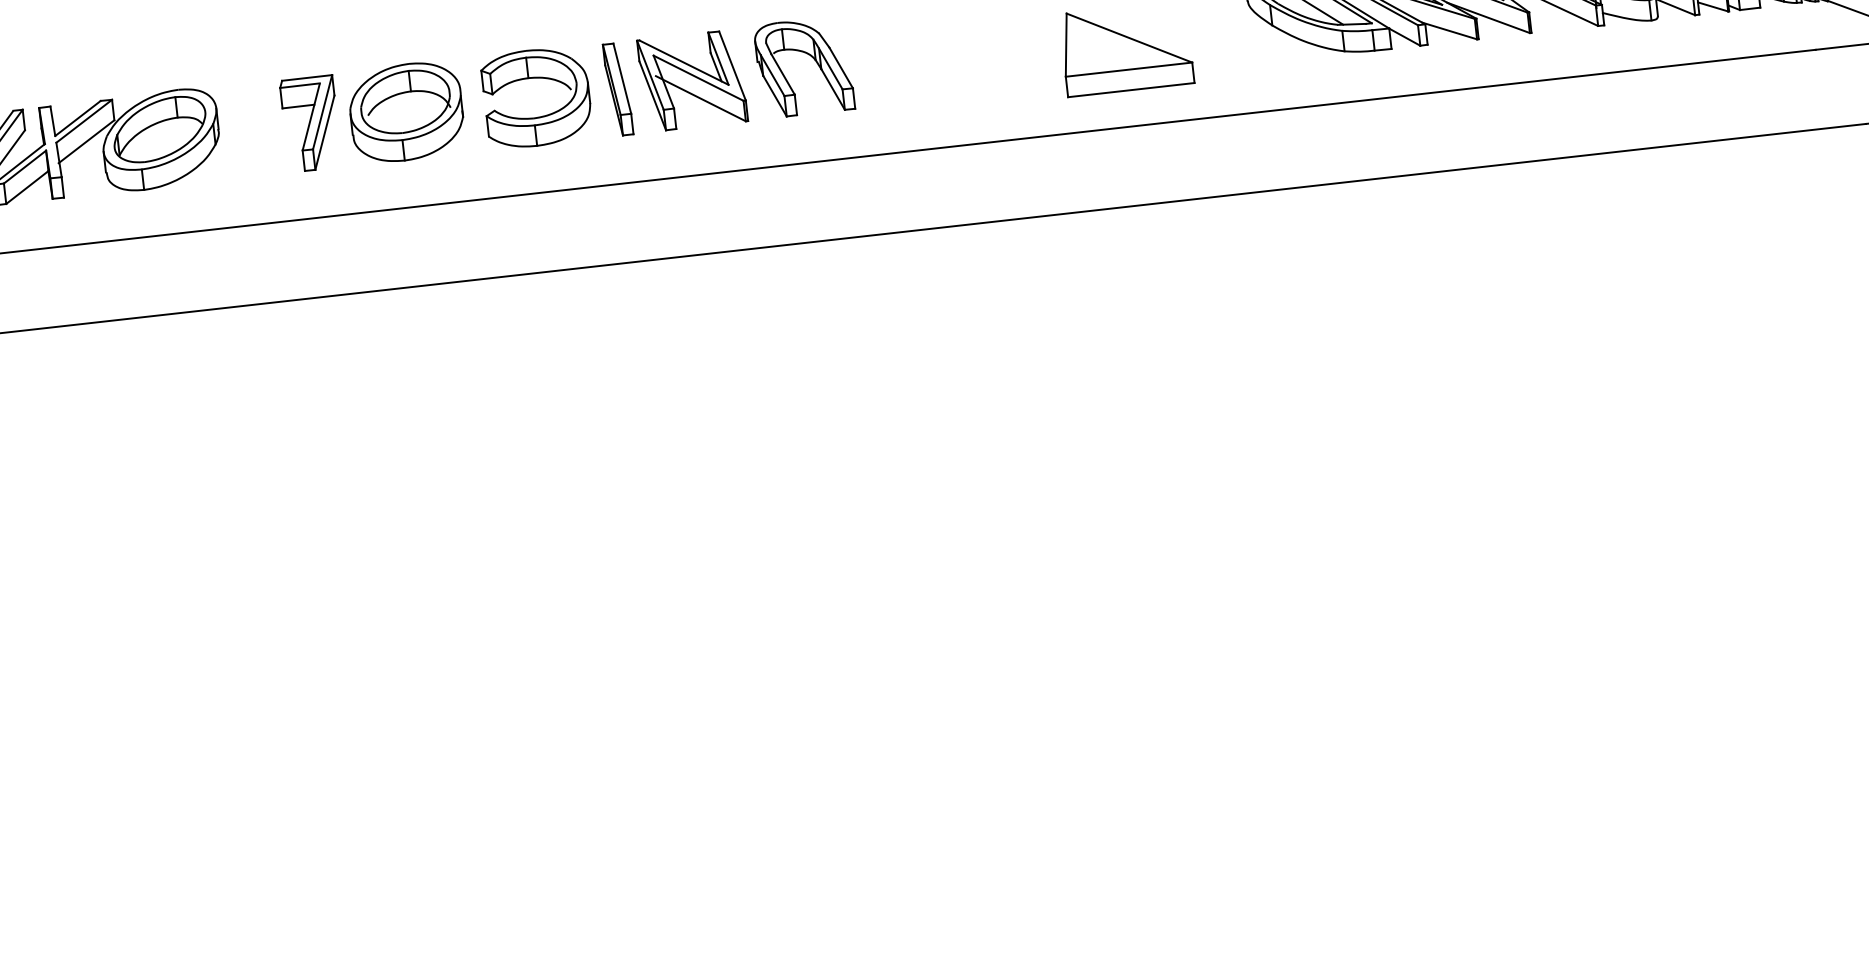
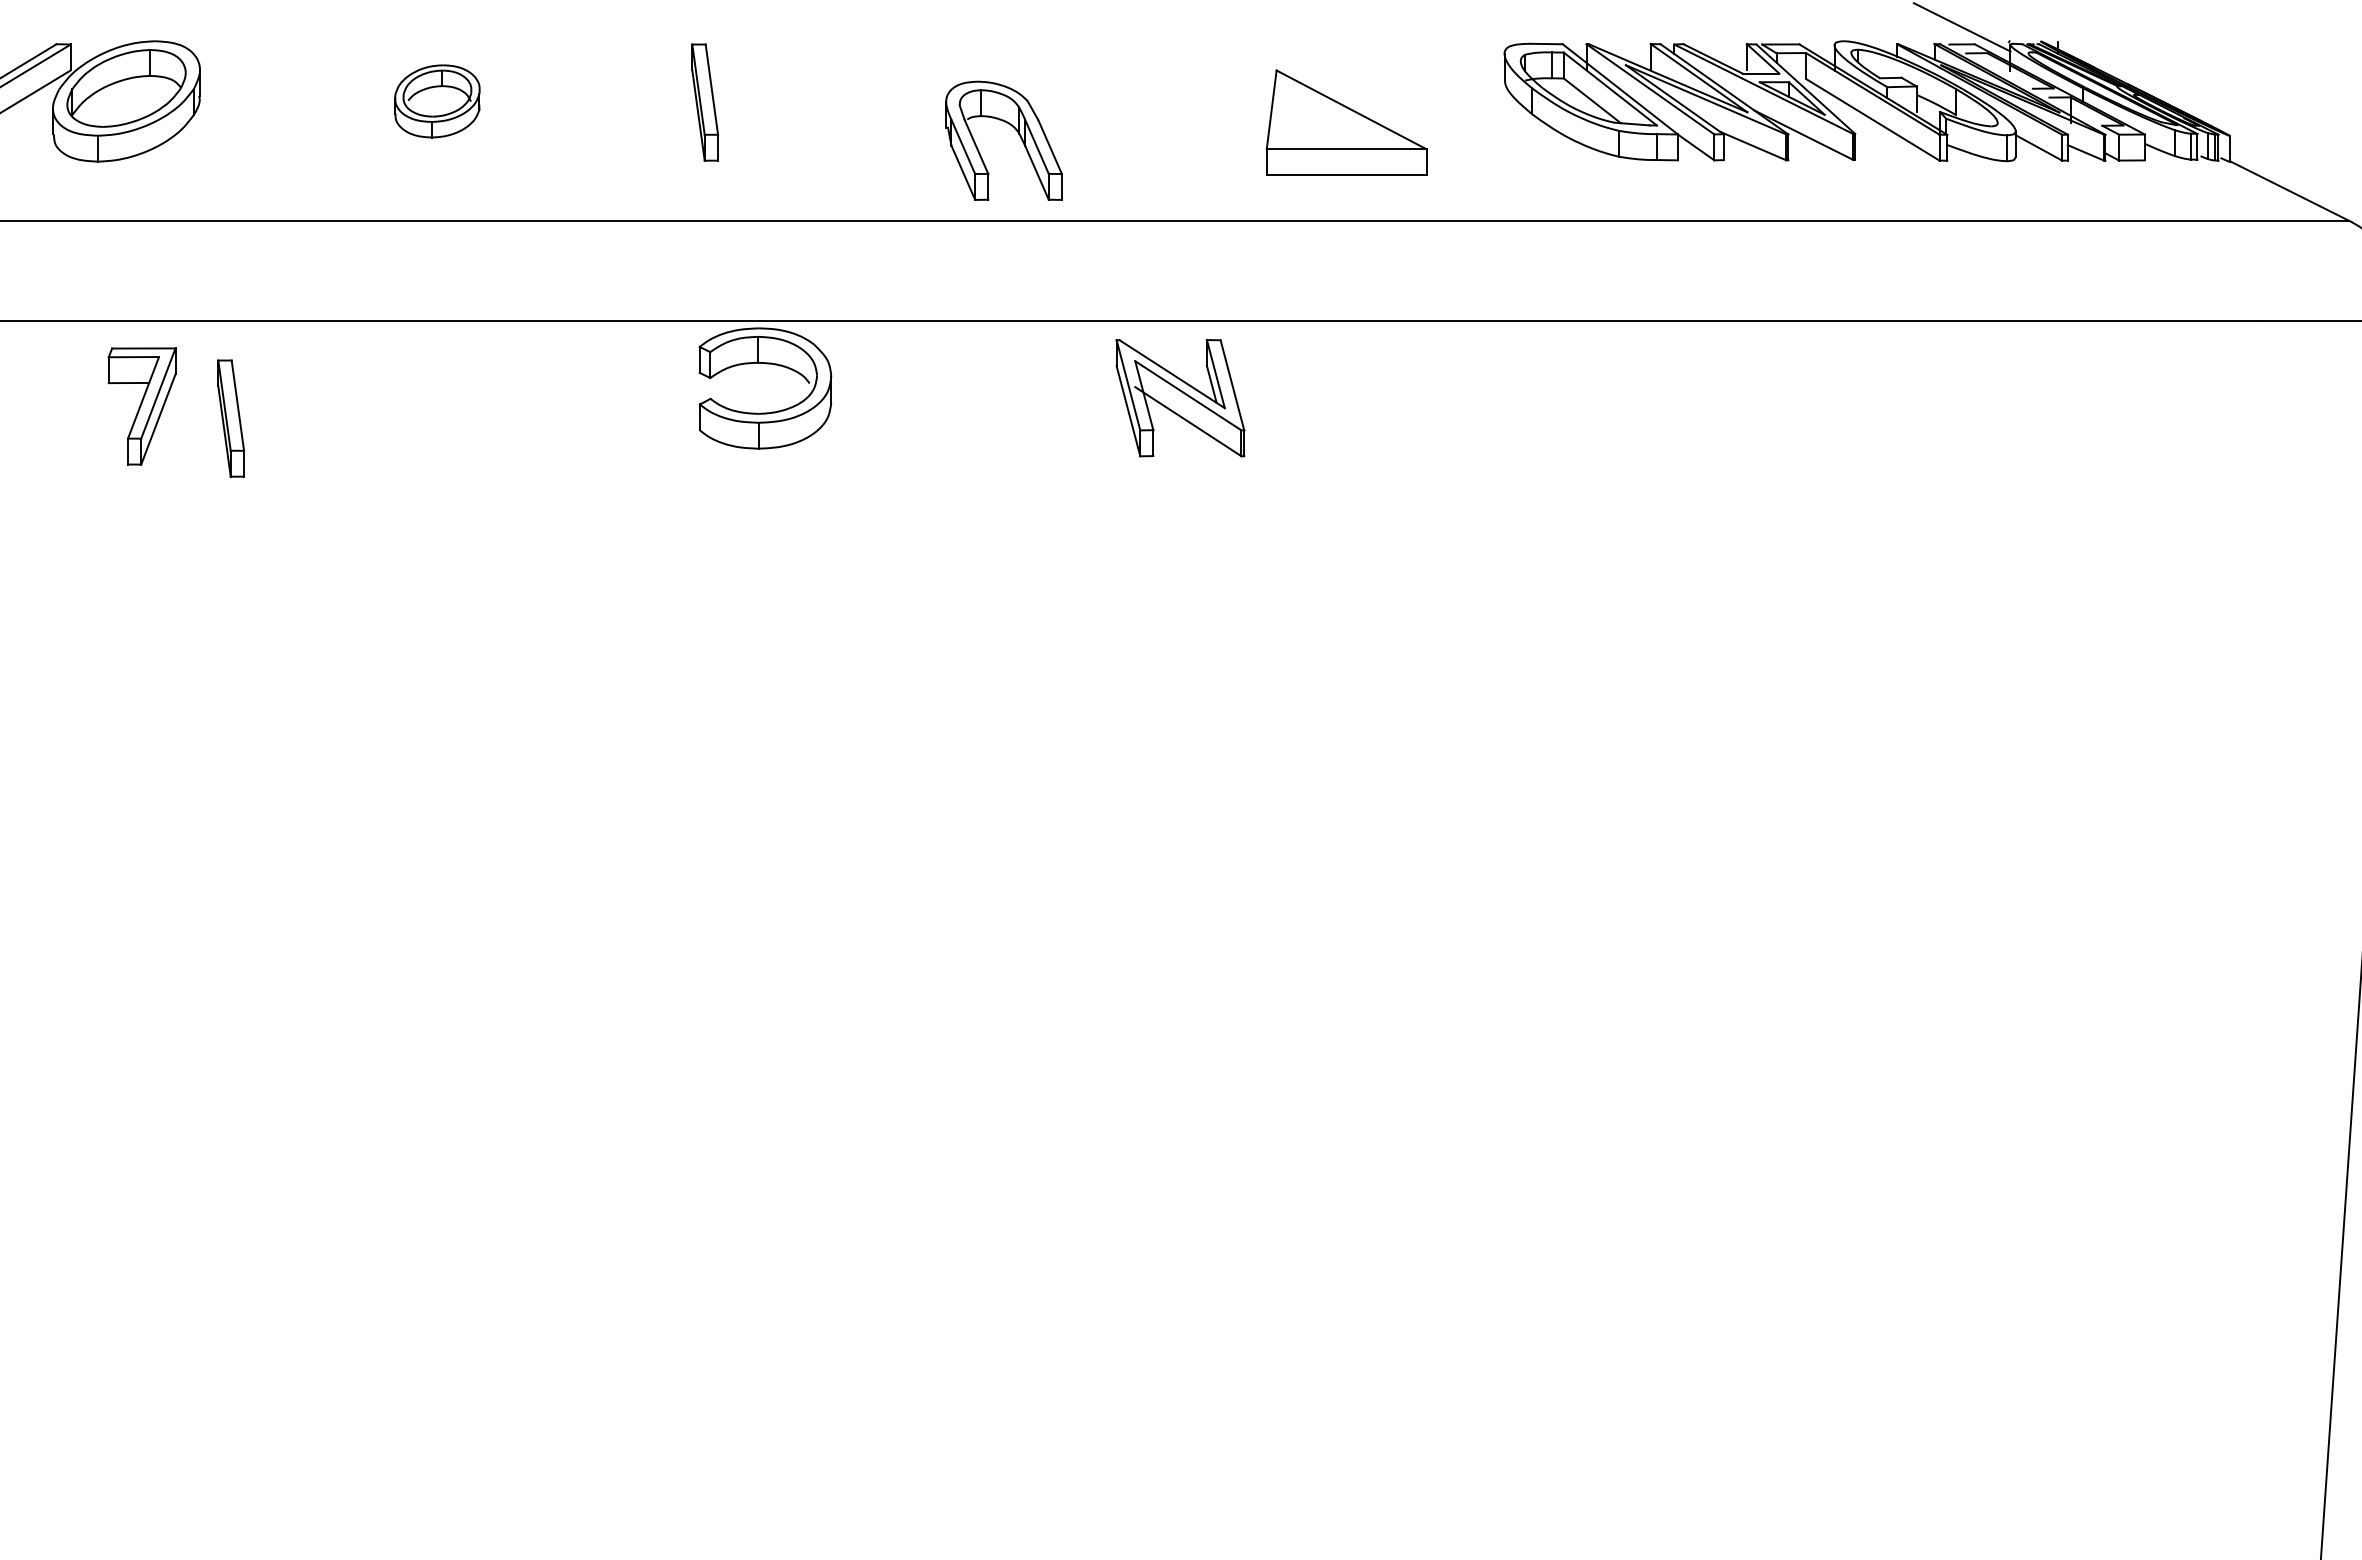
part: (812, 58) -> (1015, 130), moved
part: (692, 81) -> (1180, 398), moved
part: (406, 112) -> (437, 101), size x0.6
part: (543, 115) -> (771, 411), moved
part: (310, 123) -> (141, 406), moved
part: (271, 381) -> (230, 418), added

